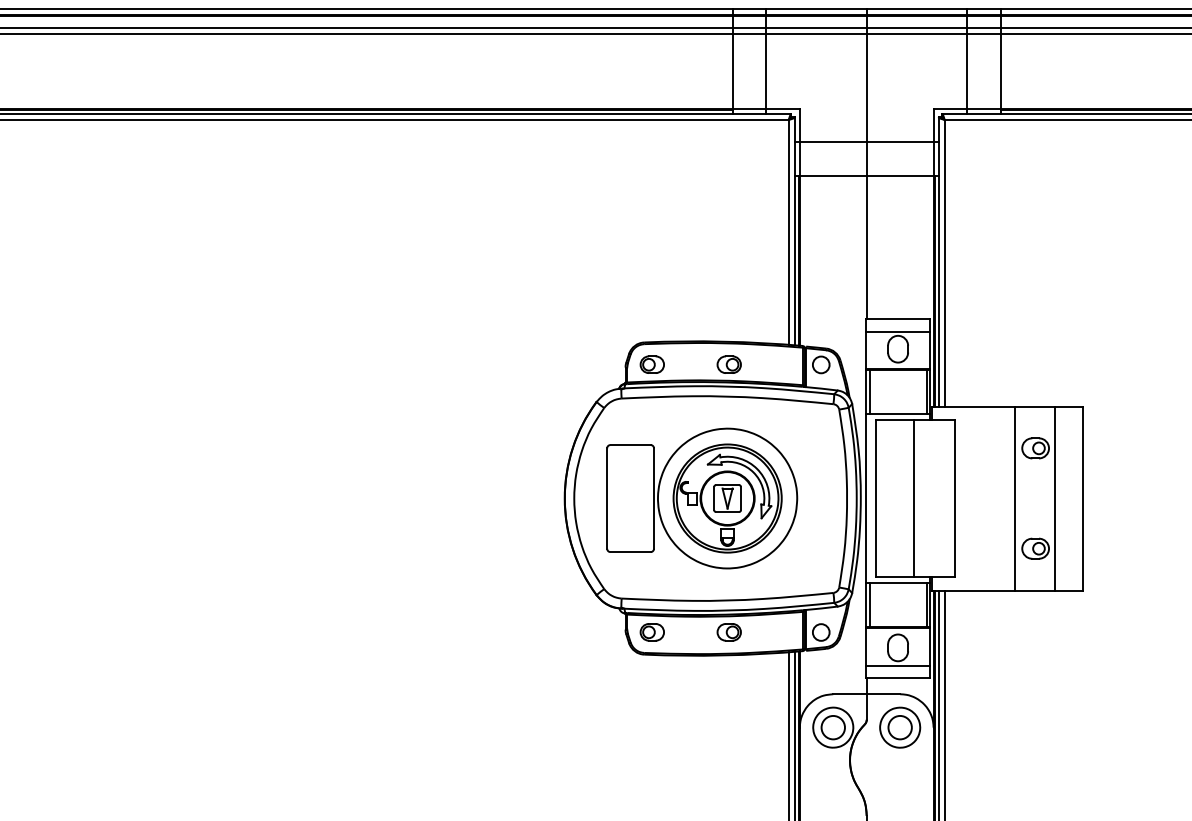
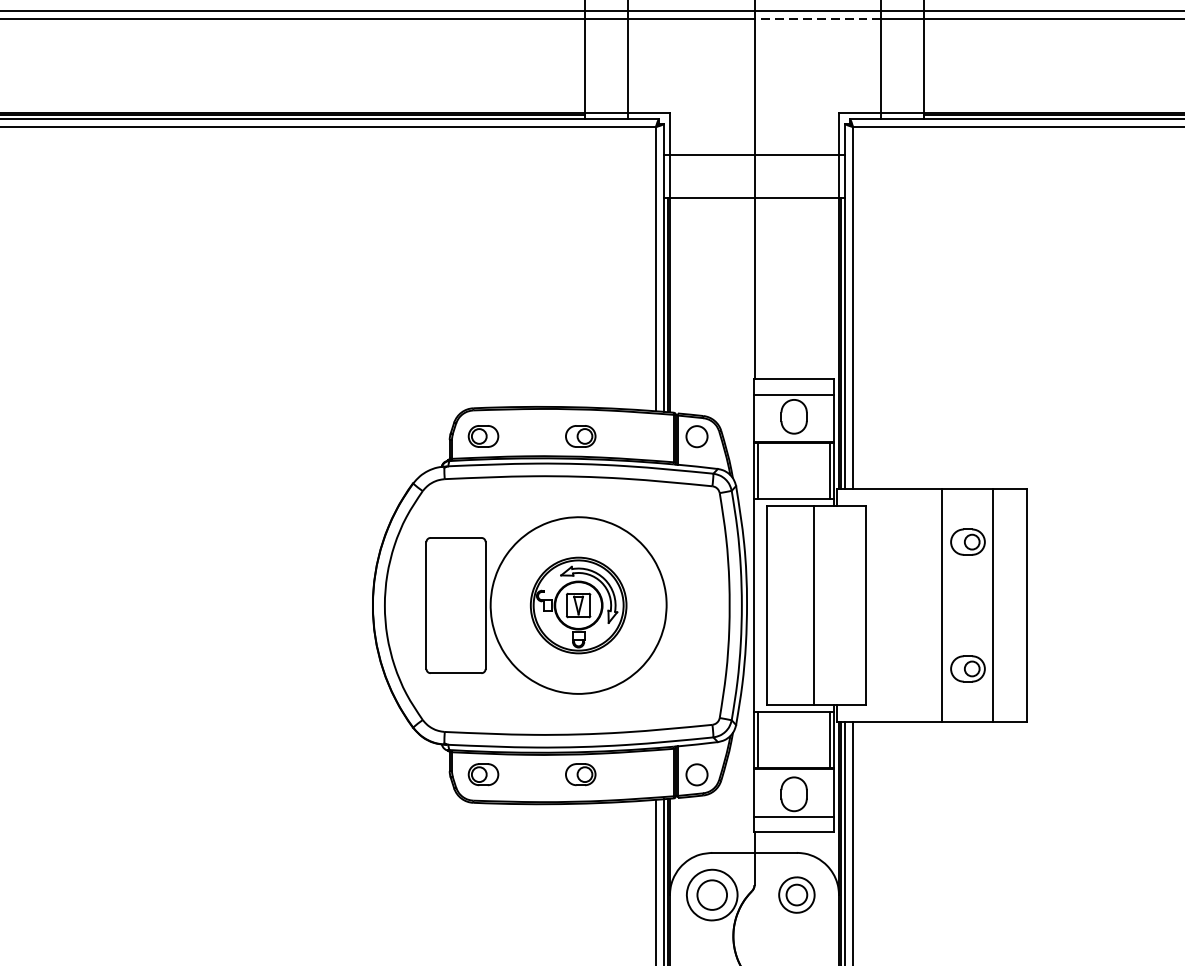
line: (916, 34) -> (817, 19), solid -> dashed
part: (727, 498) -> (578, 605), size x0.7
part: (900, 727) -> (797, 894), size x0.7

